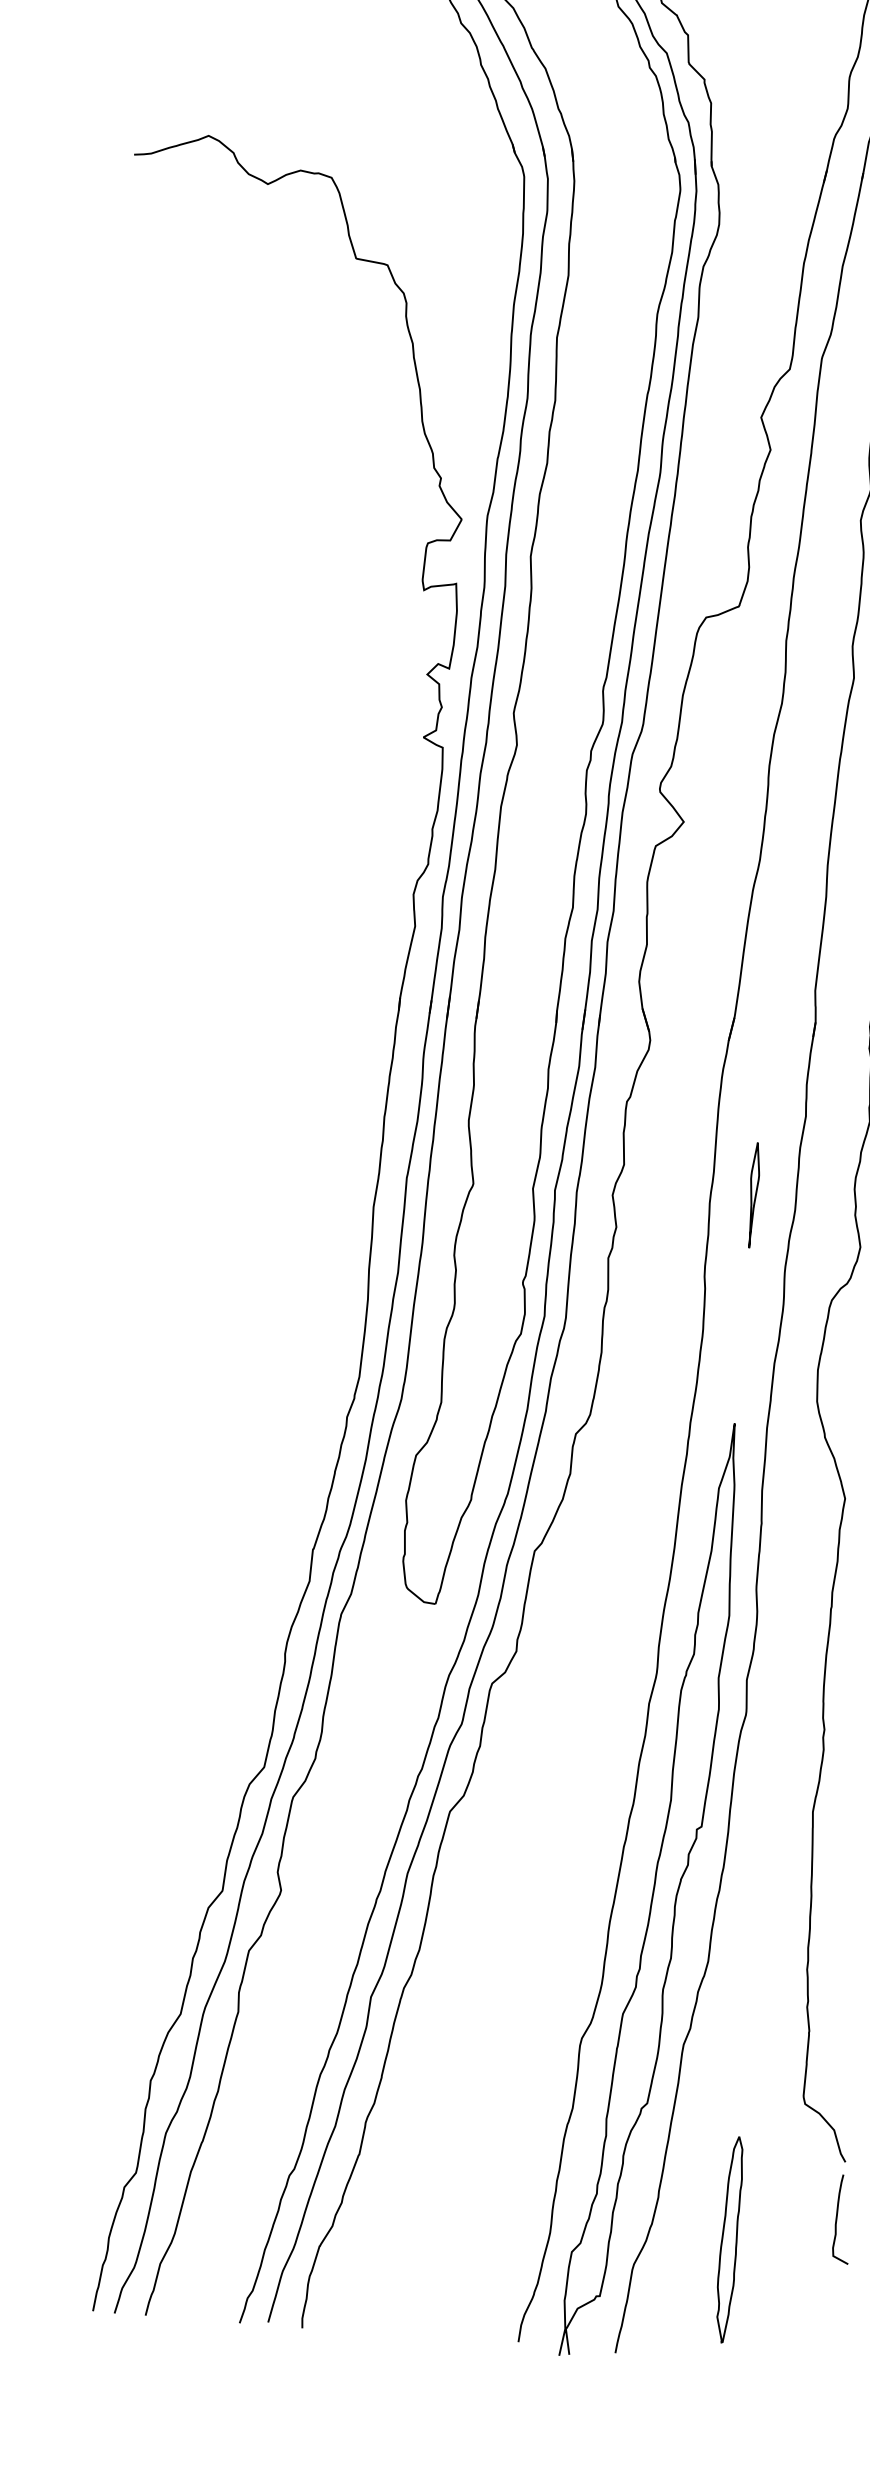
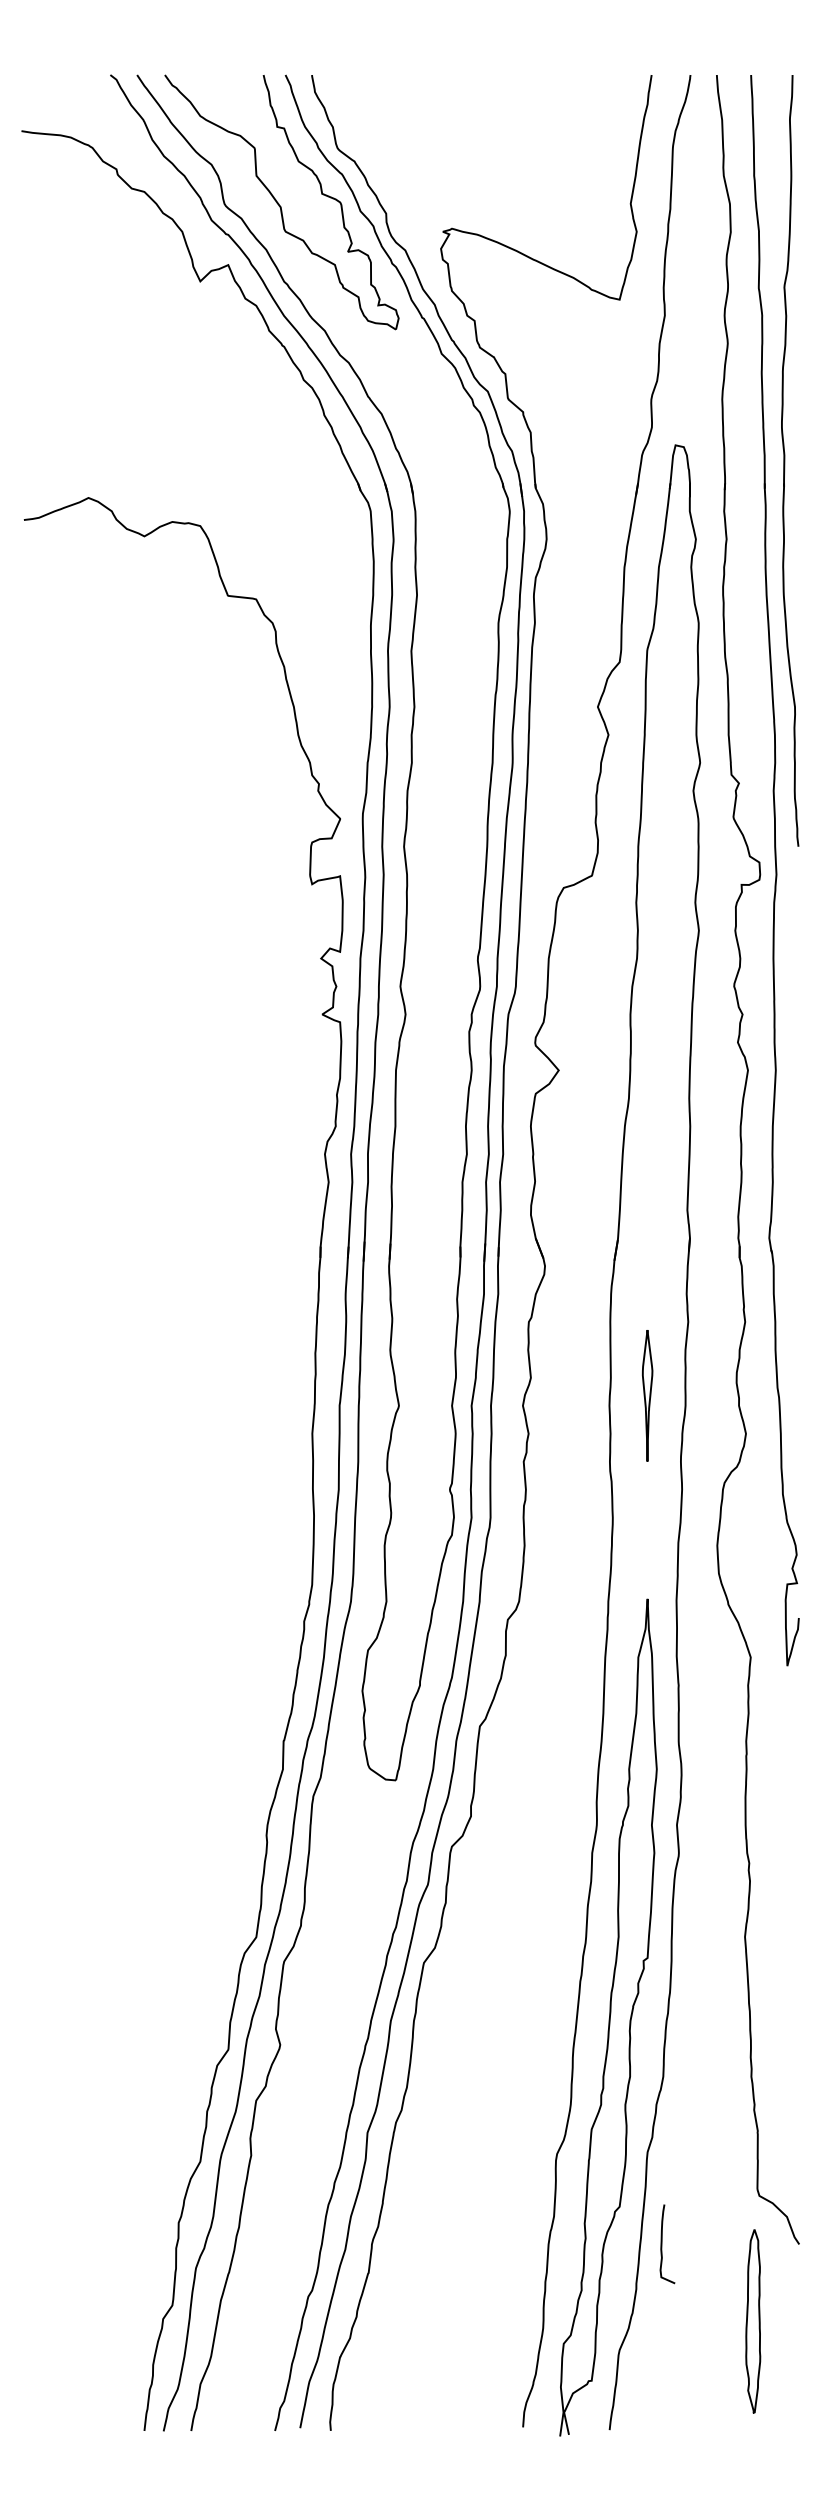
part: (753, 1195) -> (647, 1395), size x1.4
curve: (837, 2219) -> (662, 2244), moved
part: (729, 2239) -> (753, 2321), moved

